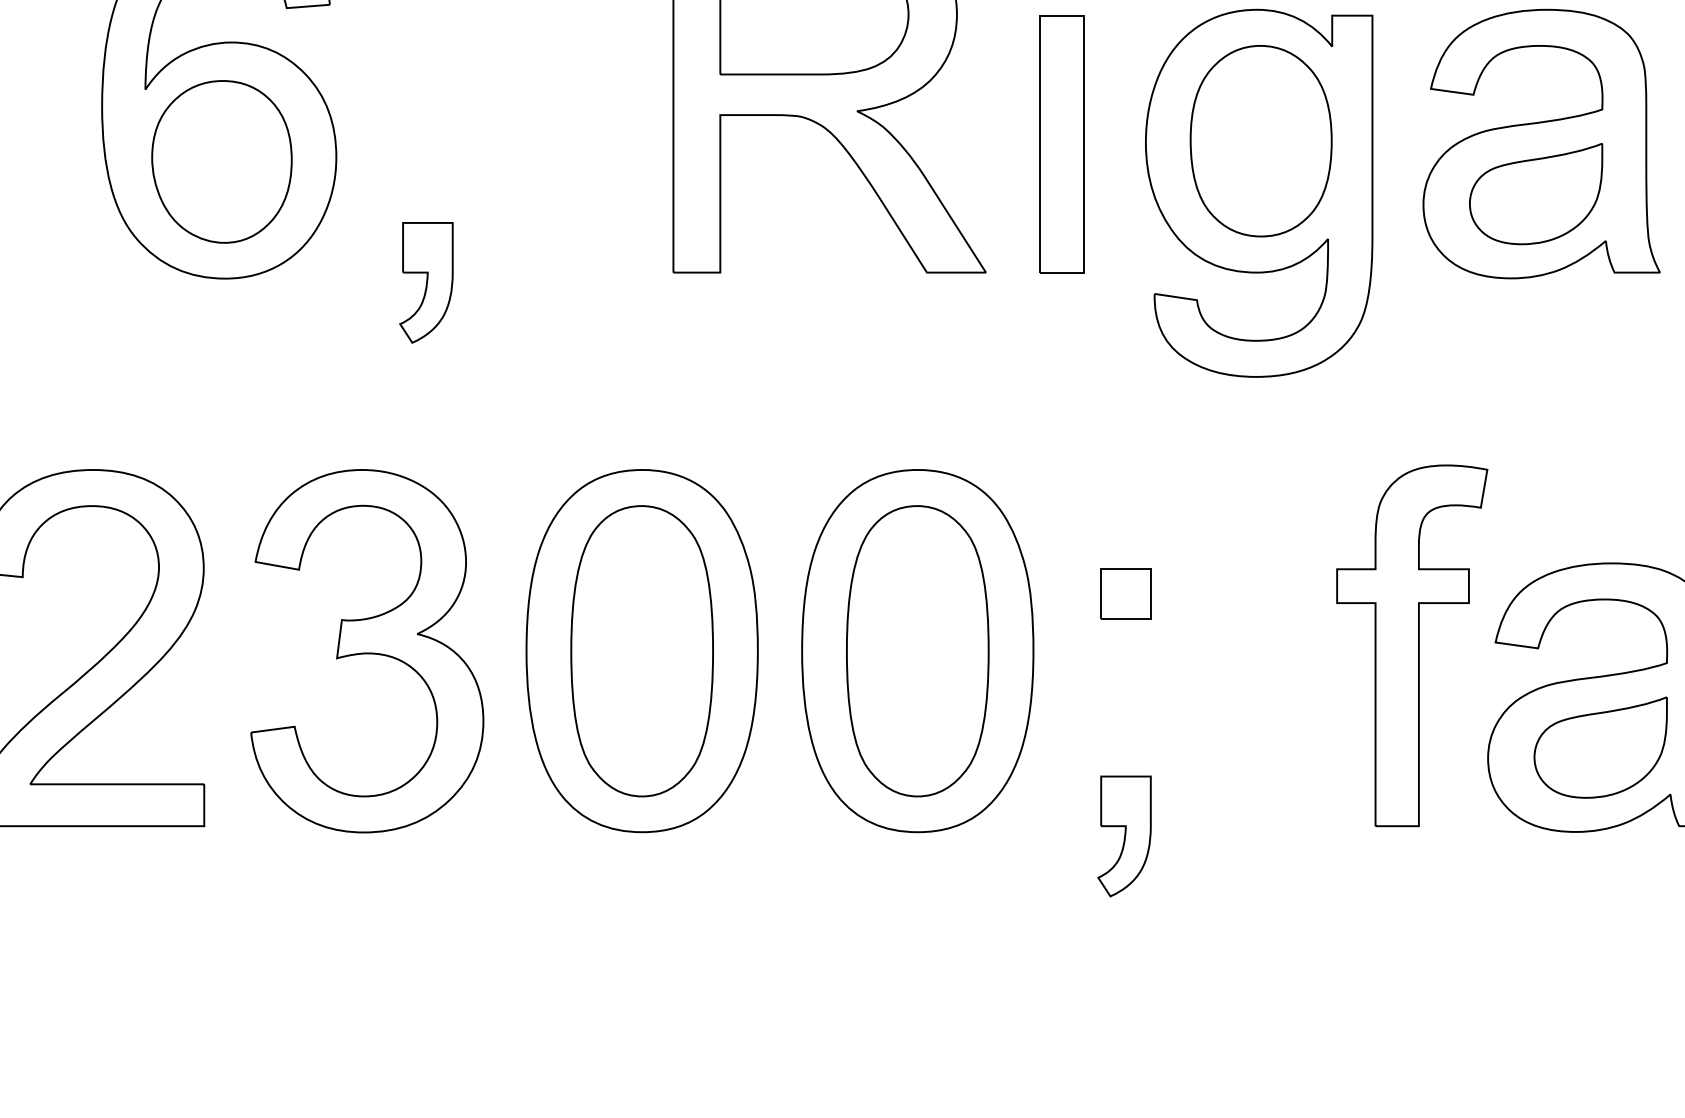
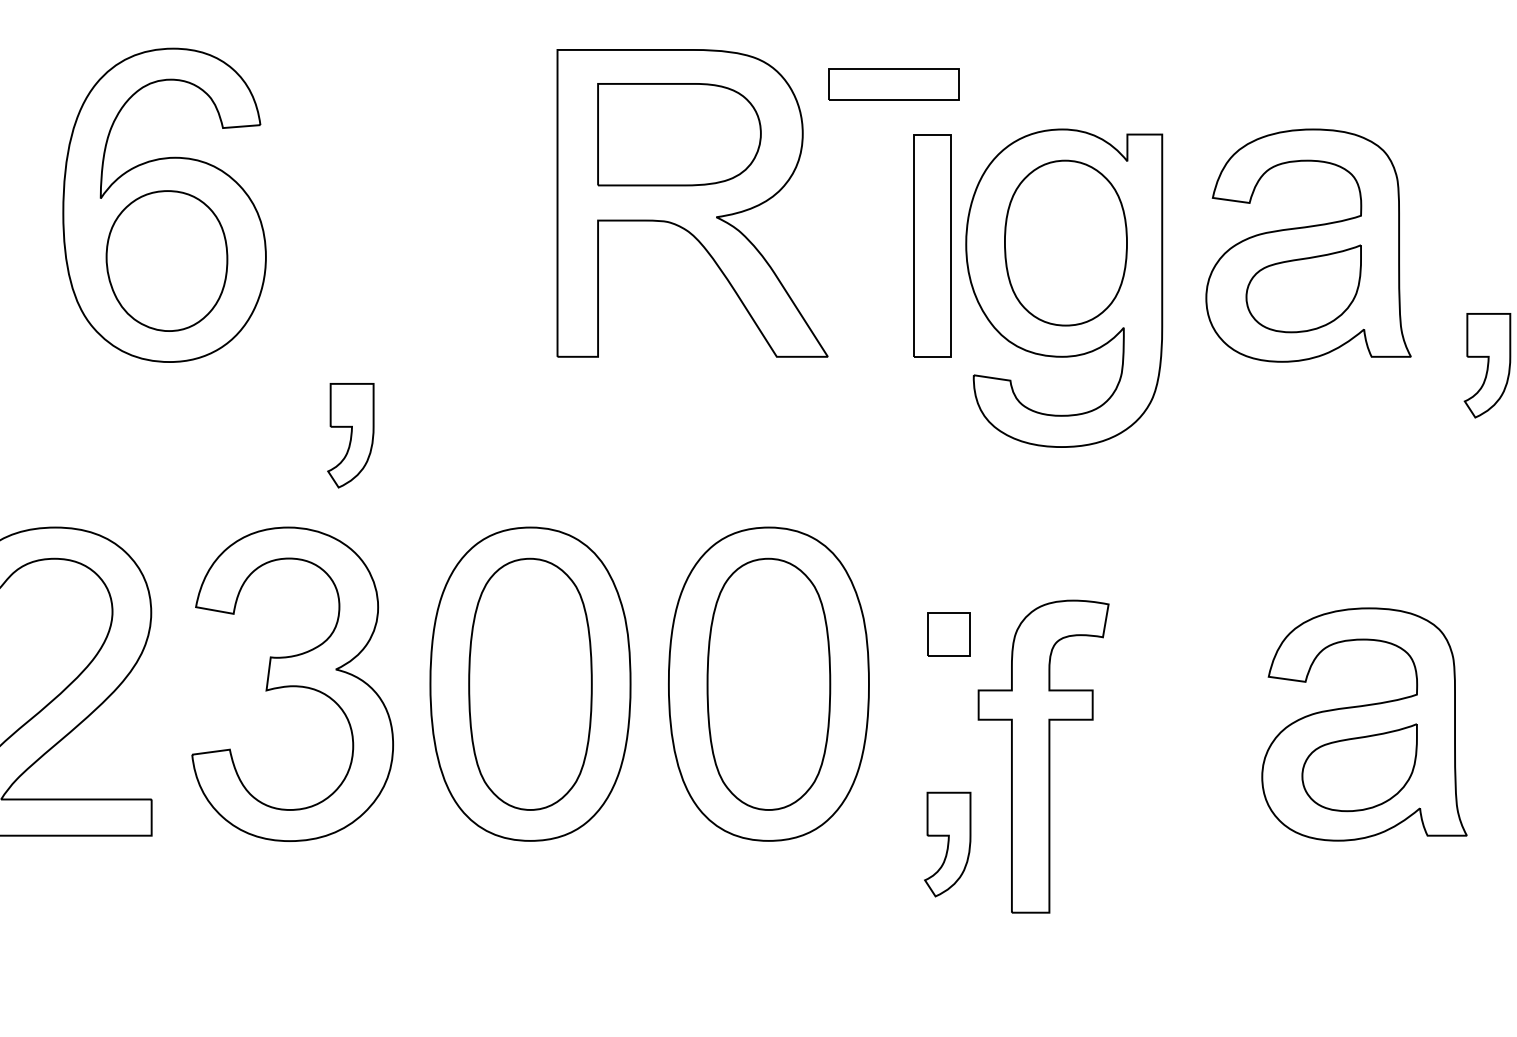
part: (1061, 143) -> (932, 245), moved
part: (426, 282) -> (350, 435), moved
part: (1412, 645) -> (1043, 756), moved

